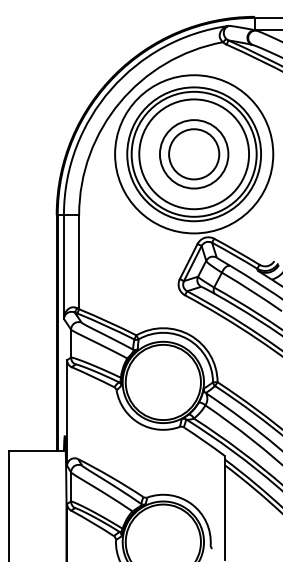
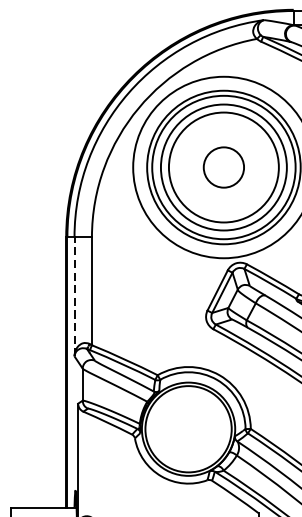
circle: (193, 154) -> (223, 167), size x1.4
circle: (194, 154) -> (224, 167), size x0.7
line: (63, 267) -> (74, 297), solid -> dashed

